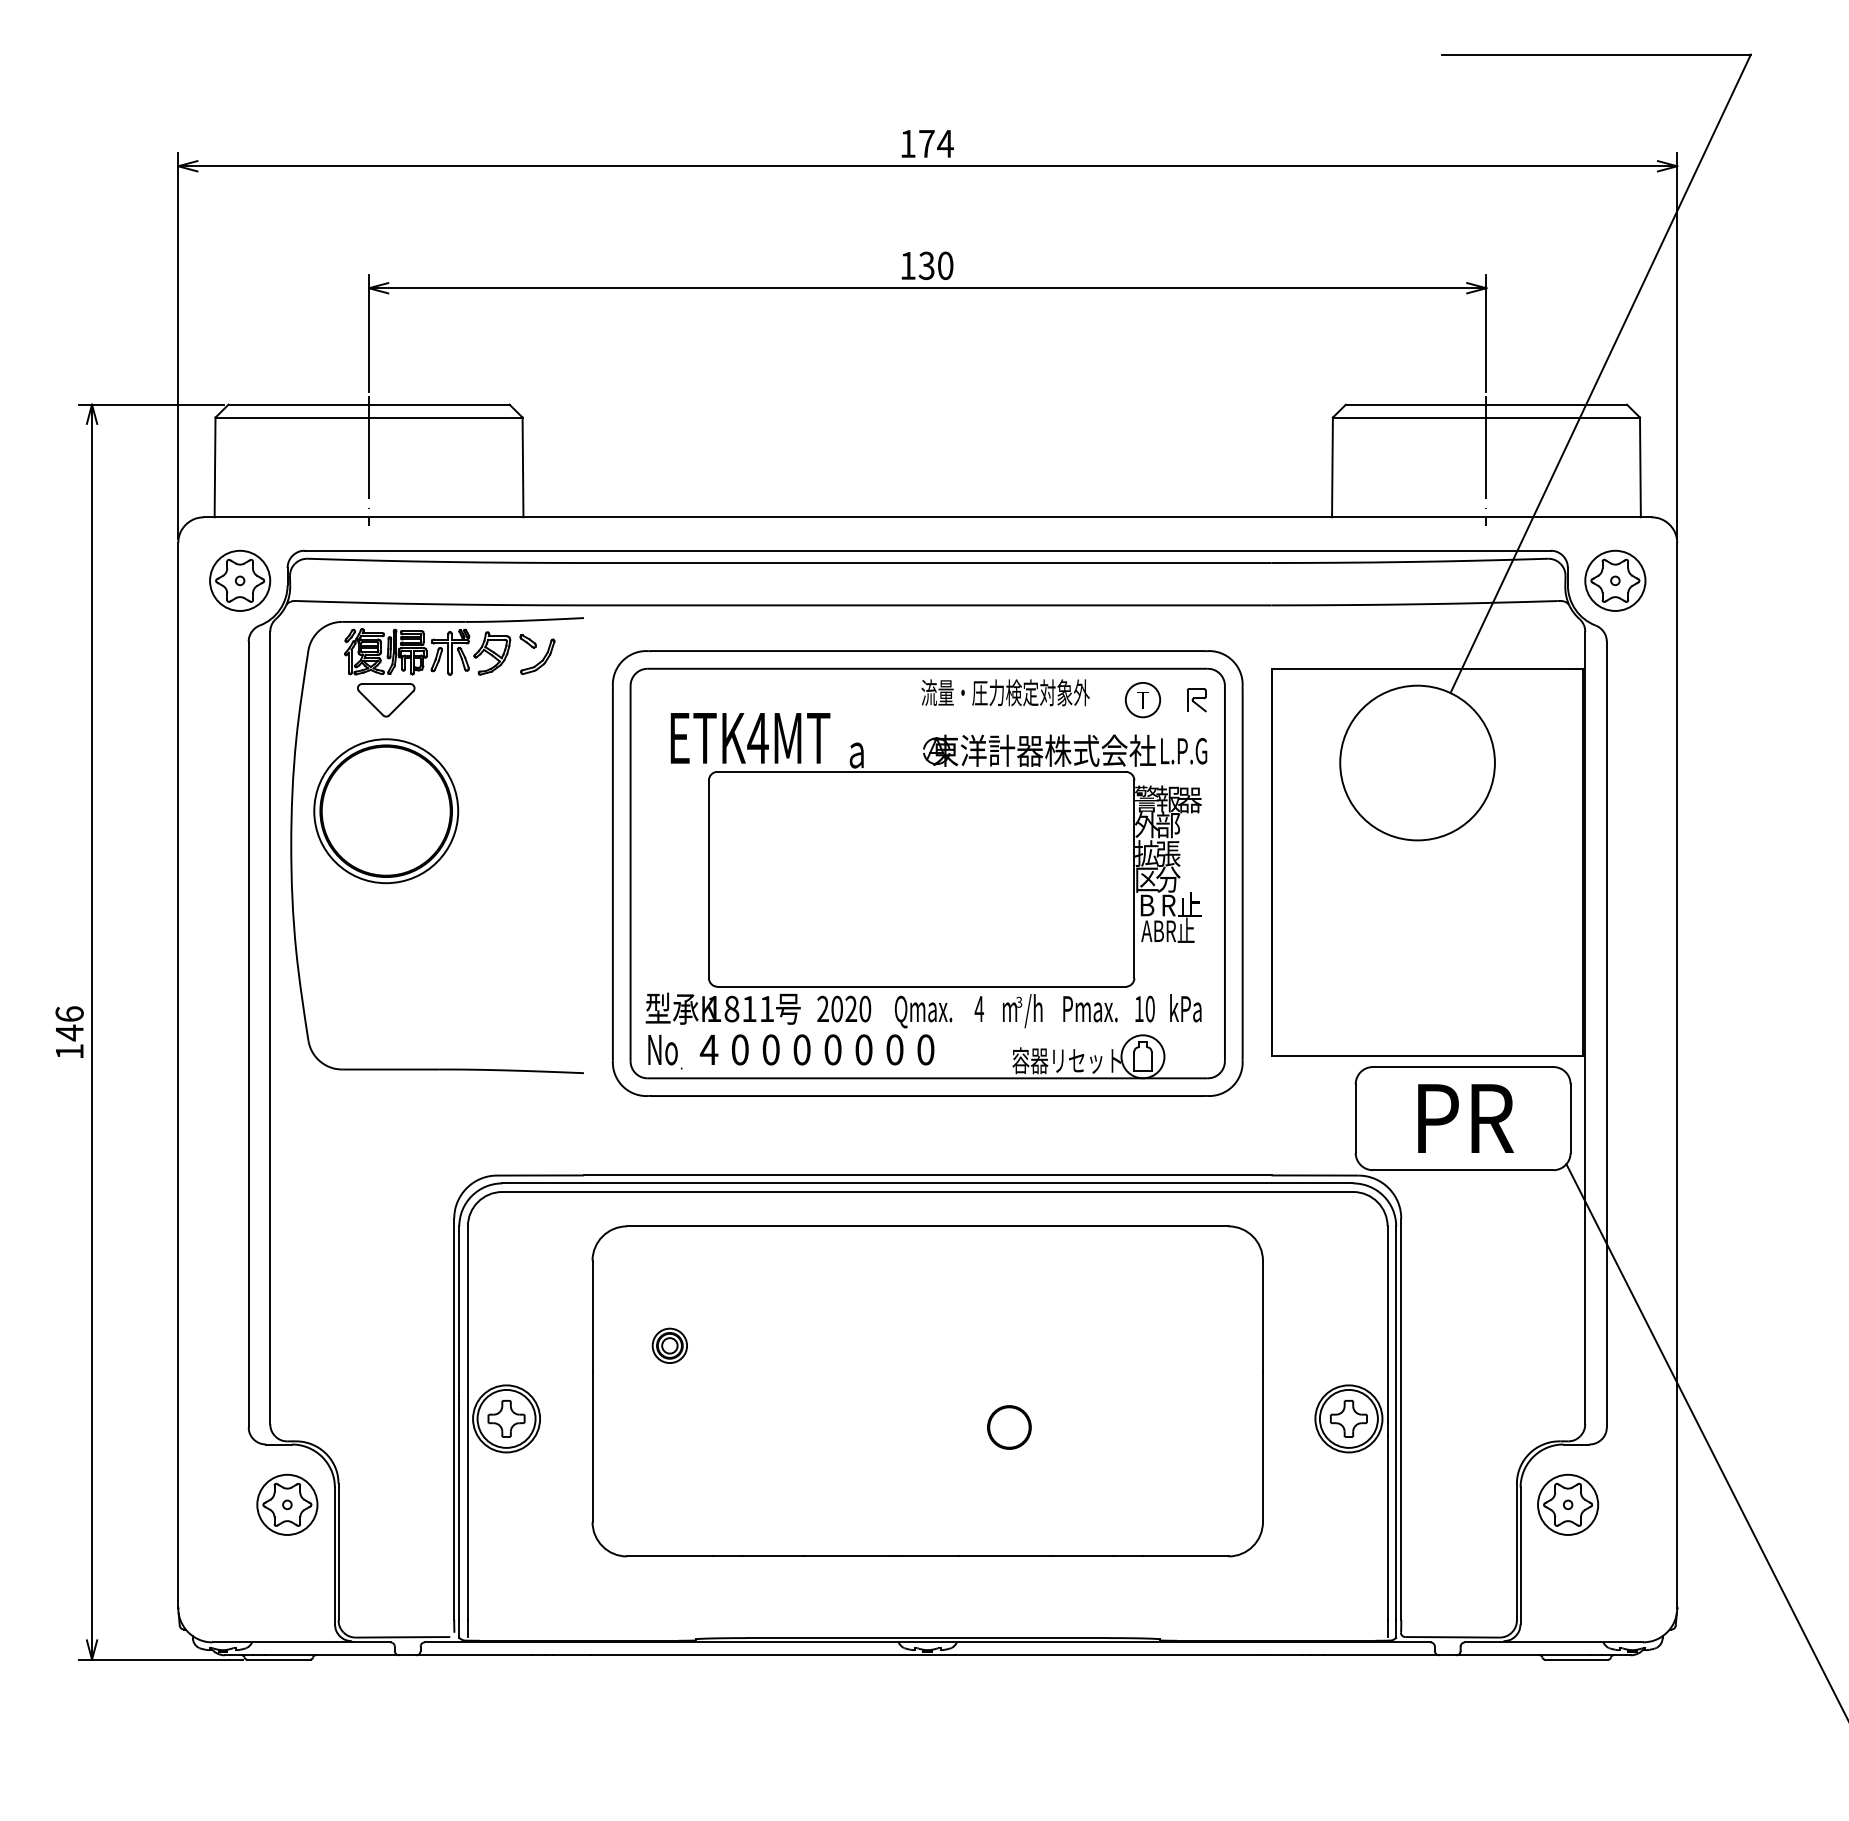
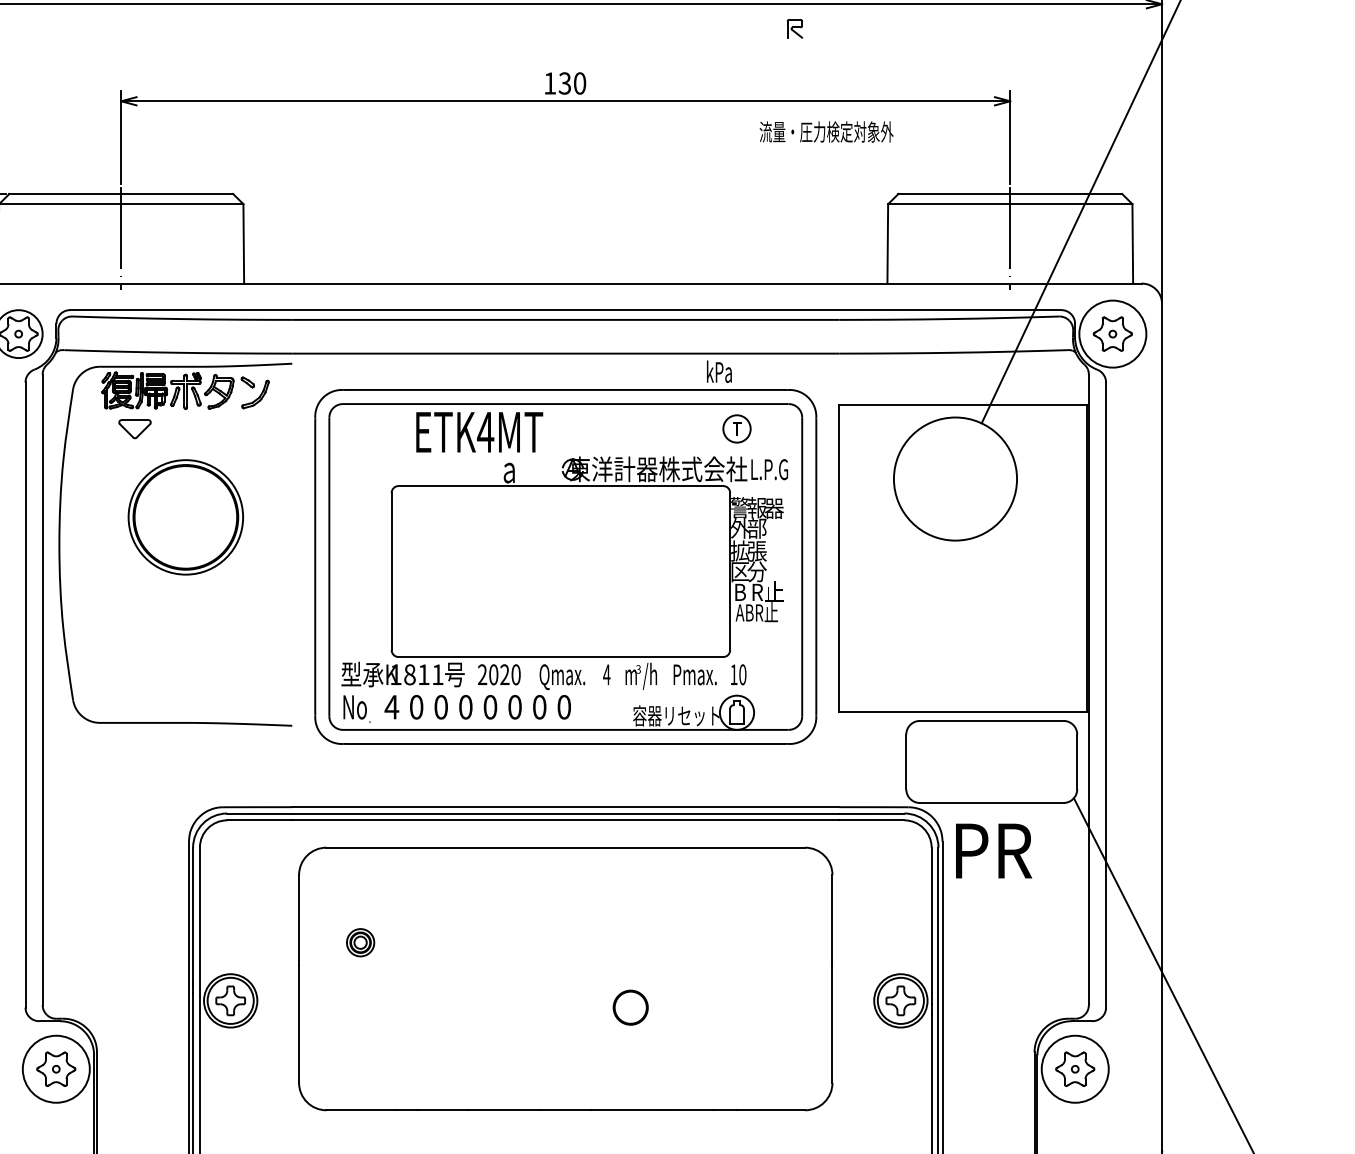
circle: (1615, 580) -> (1112, 333), size x1.4
text: (1005, 692) -> (826, 131), moved
part: (386, 700) -> (135, 429), size x0.7
part: (1196, 700) -> (794, 29), moved
text: (750, 738) -> (479, 432), moved
part: (386, 811) -> (186, 517), moved
text: (1185, 1008) -> (719, 372), moved
text: (1465, 1118) -> (993, 850), moved
circle: (287, 1504) -> (56, 1068), size x1.4
circle: (1568, 1504) -> (1075, 1068), size x1.4

